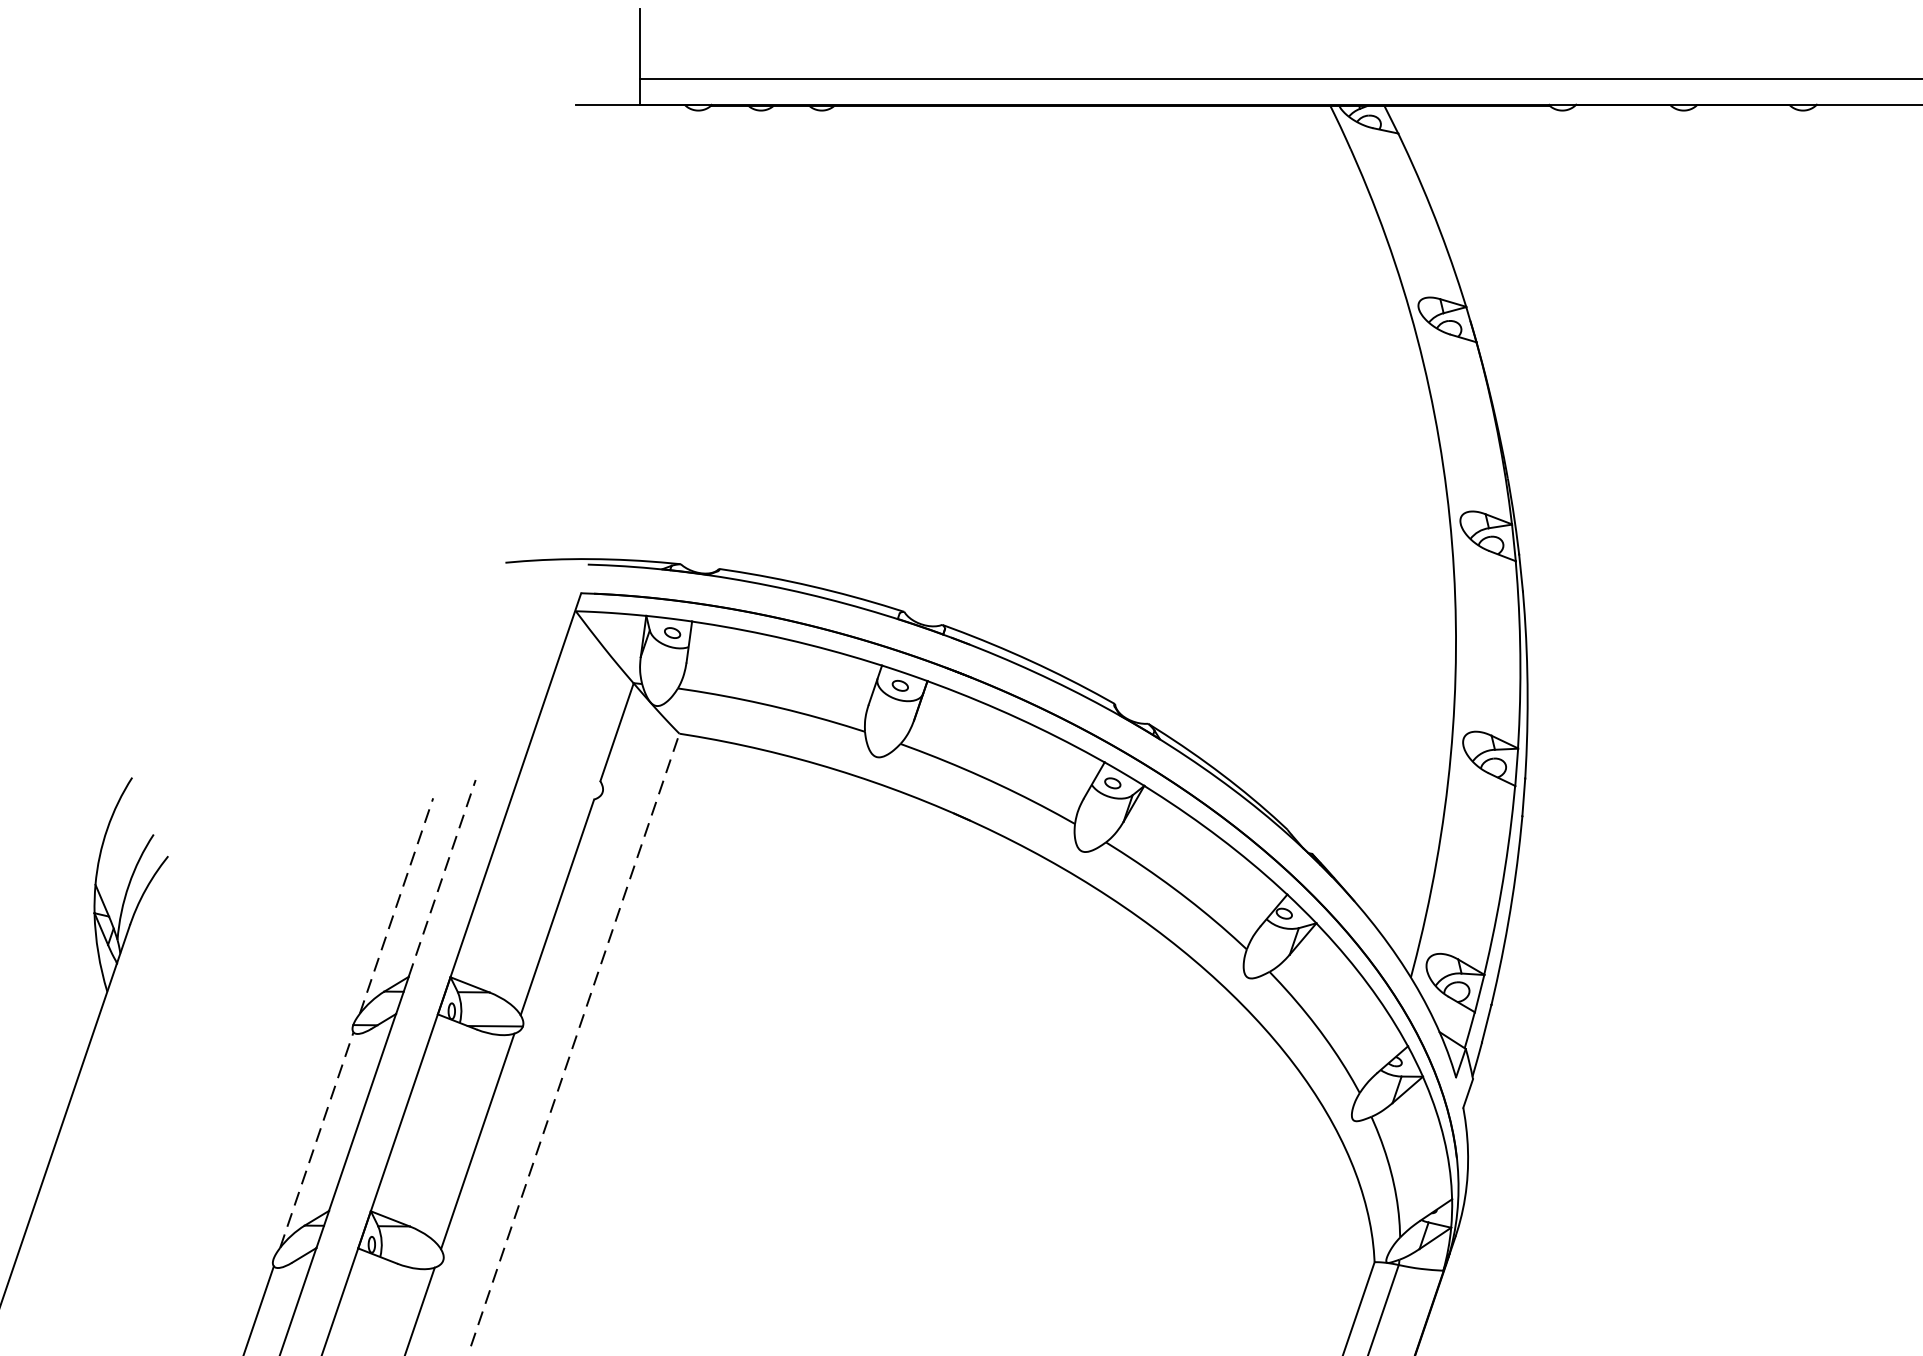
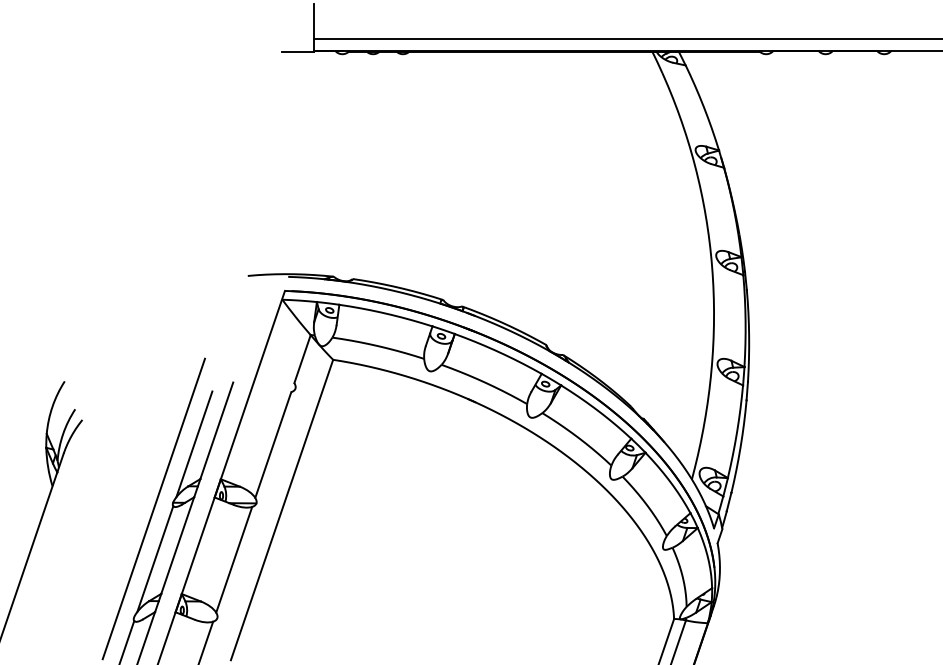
line: (441, 877) -> (216, 430), dashed -> solid
line: (396, 906) -> (194, 444), dashed -> solid
line: (313, 1036) -> (153, 508), added
line: (576, 1040) -> (282, 510), dashed -> solid
line: (317, 1140) -> (155, 559), dashed -> solid

